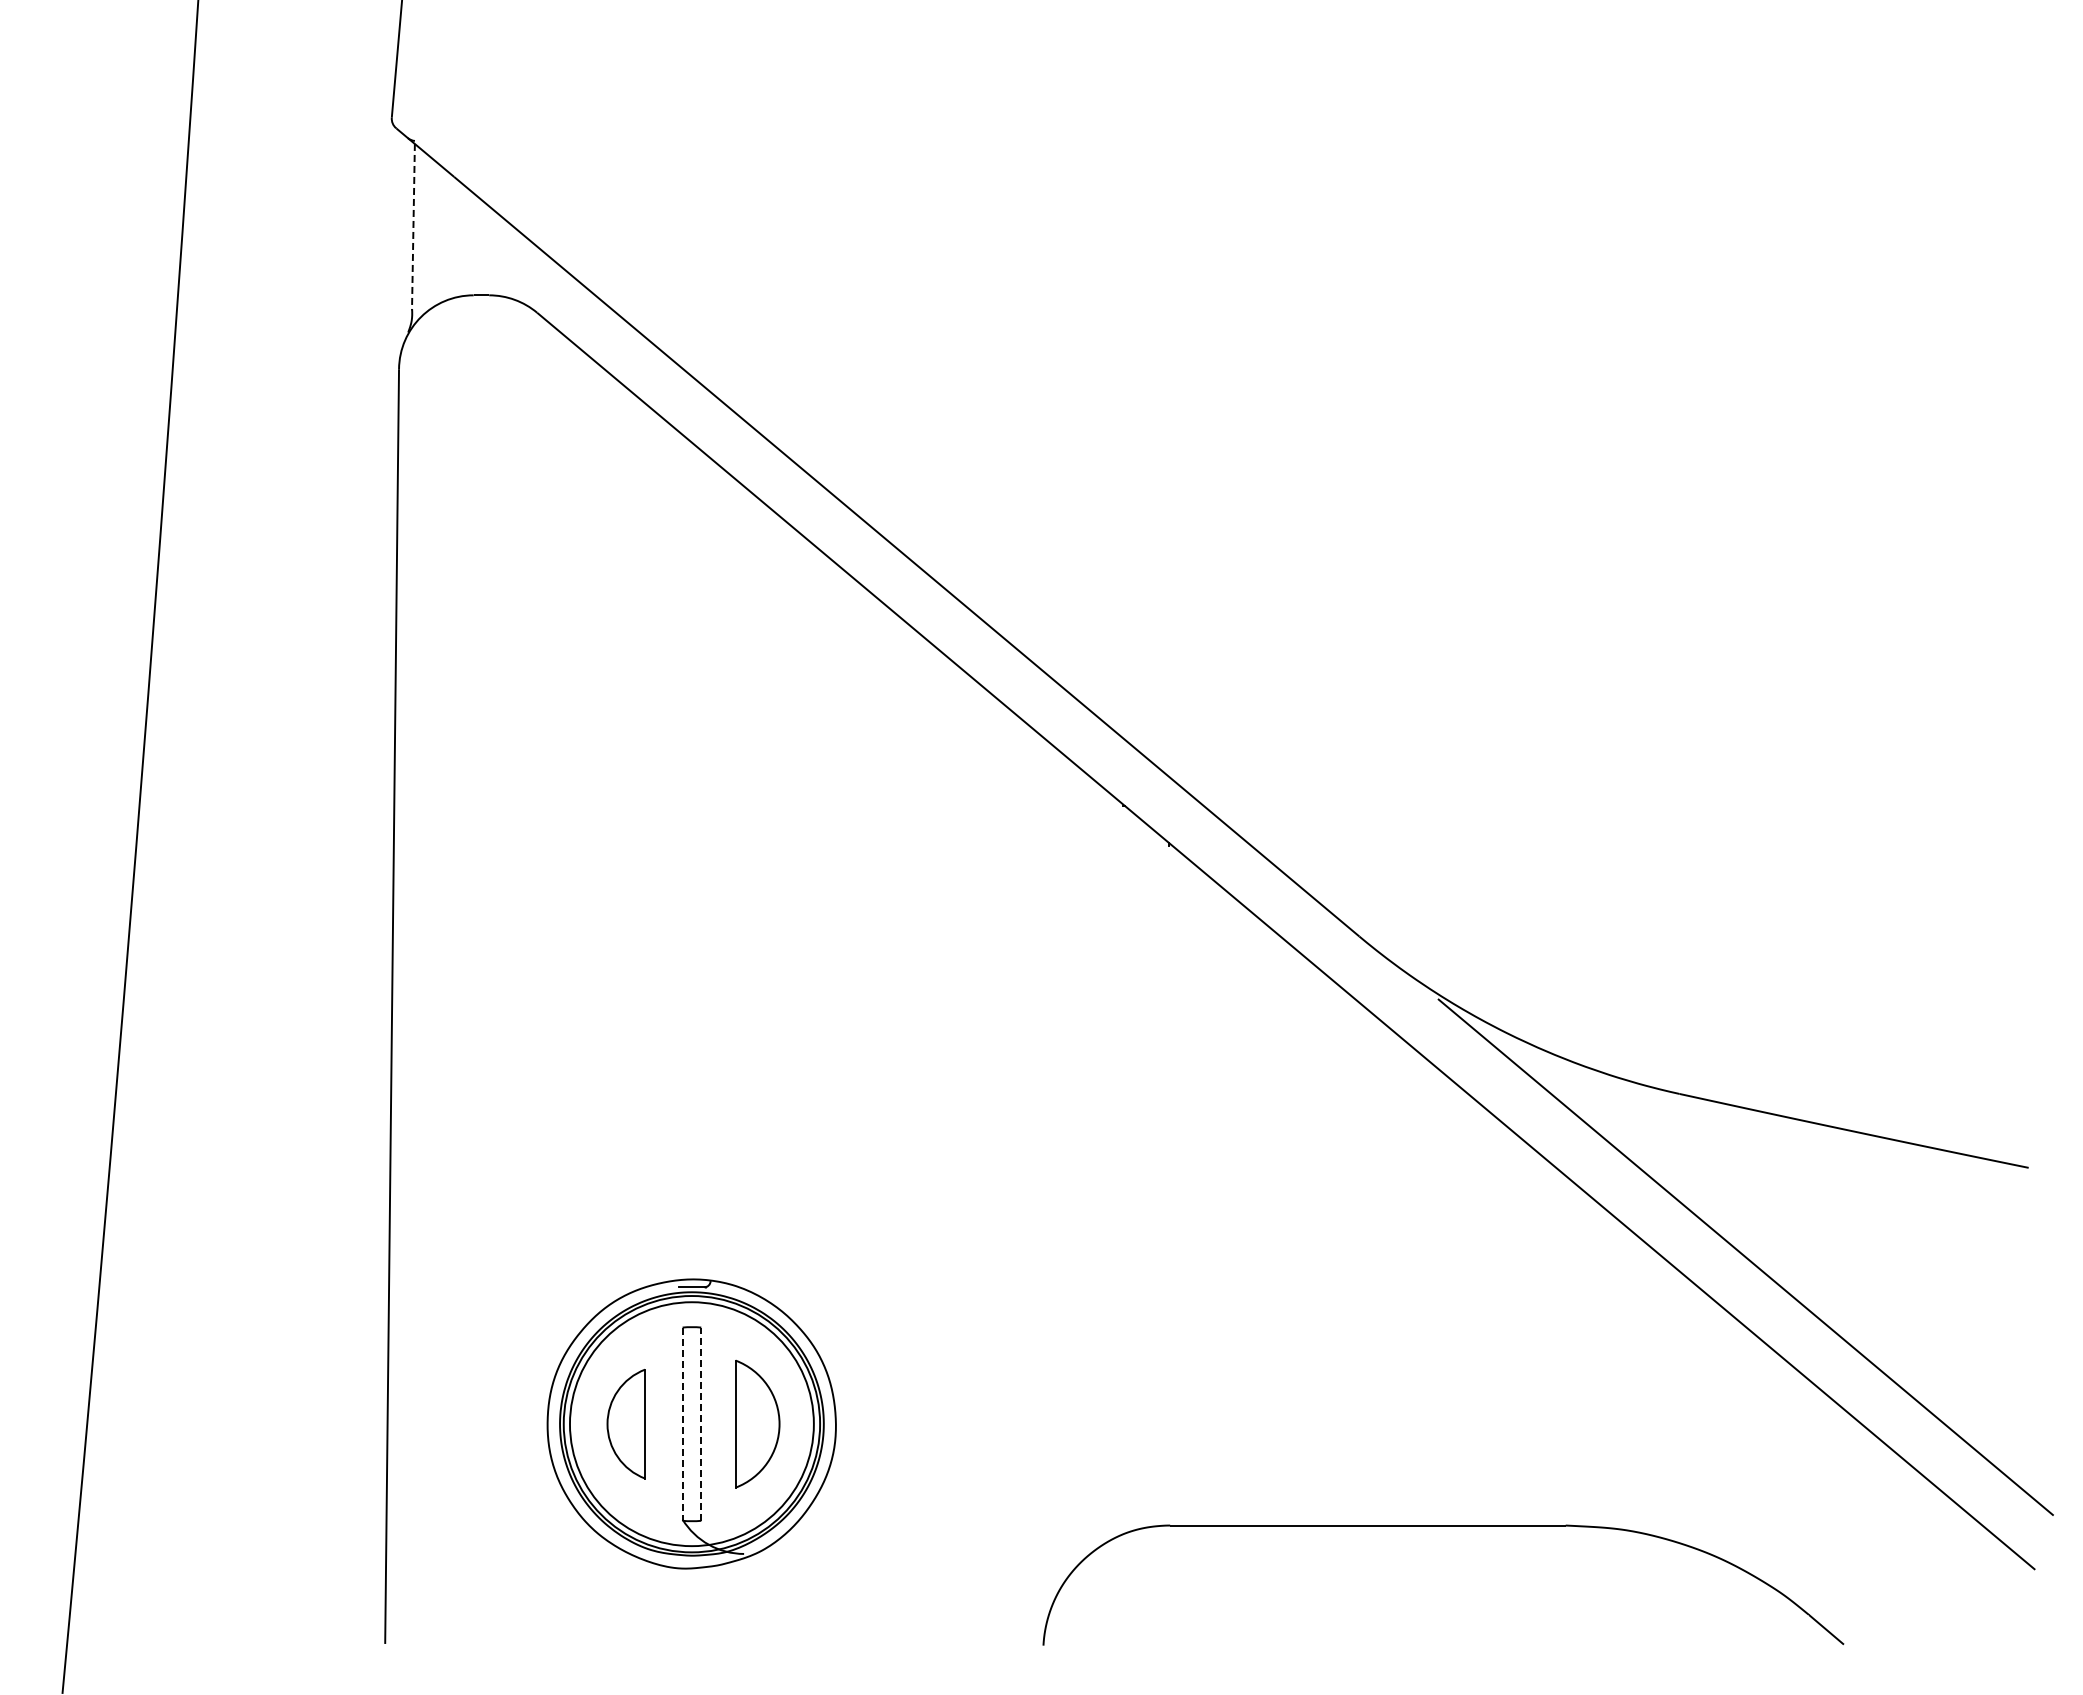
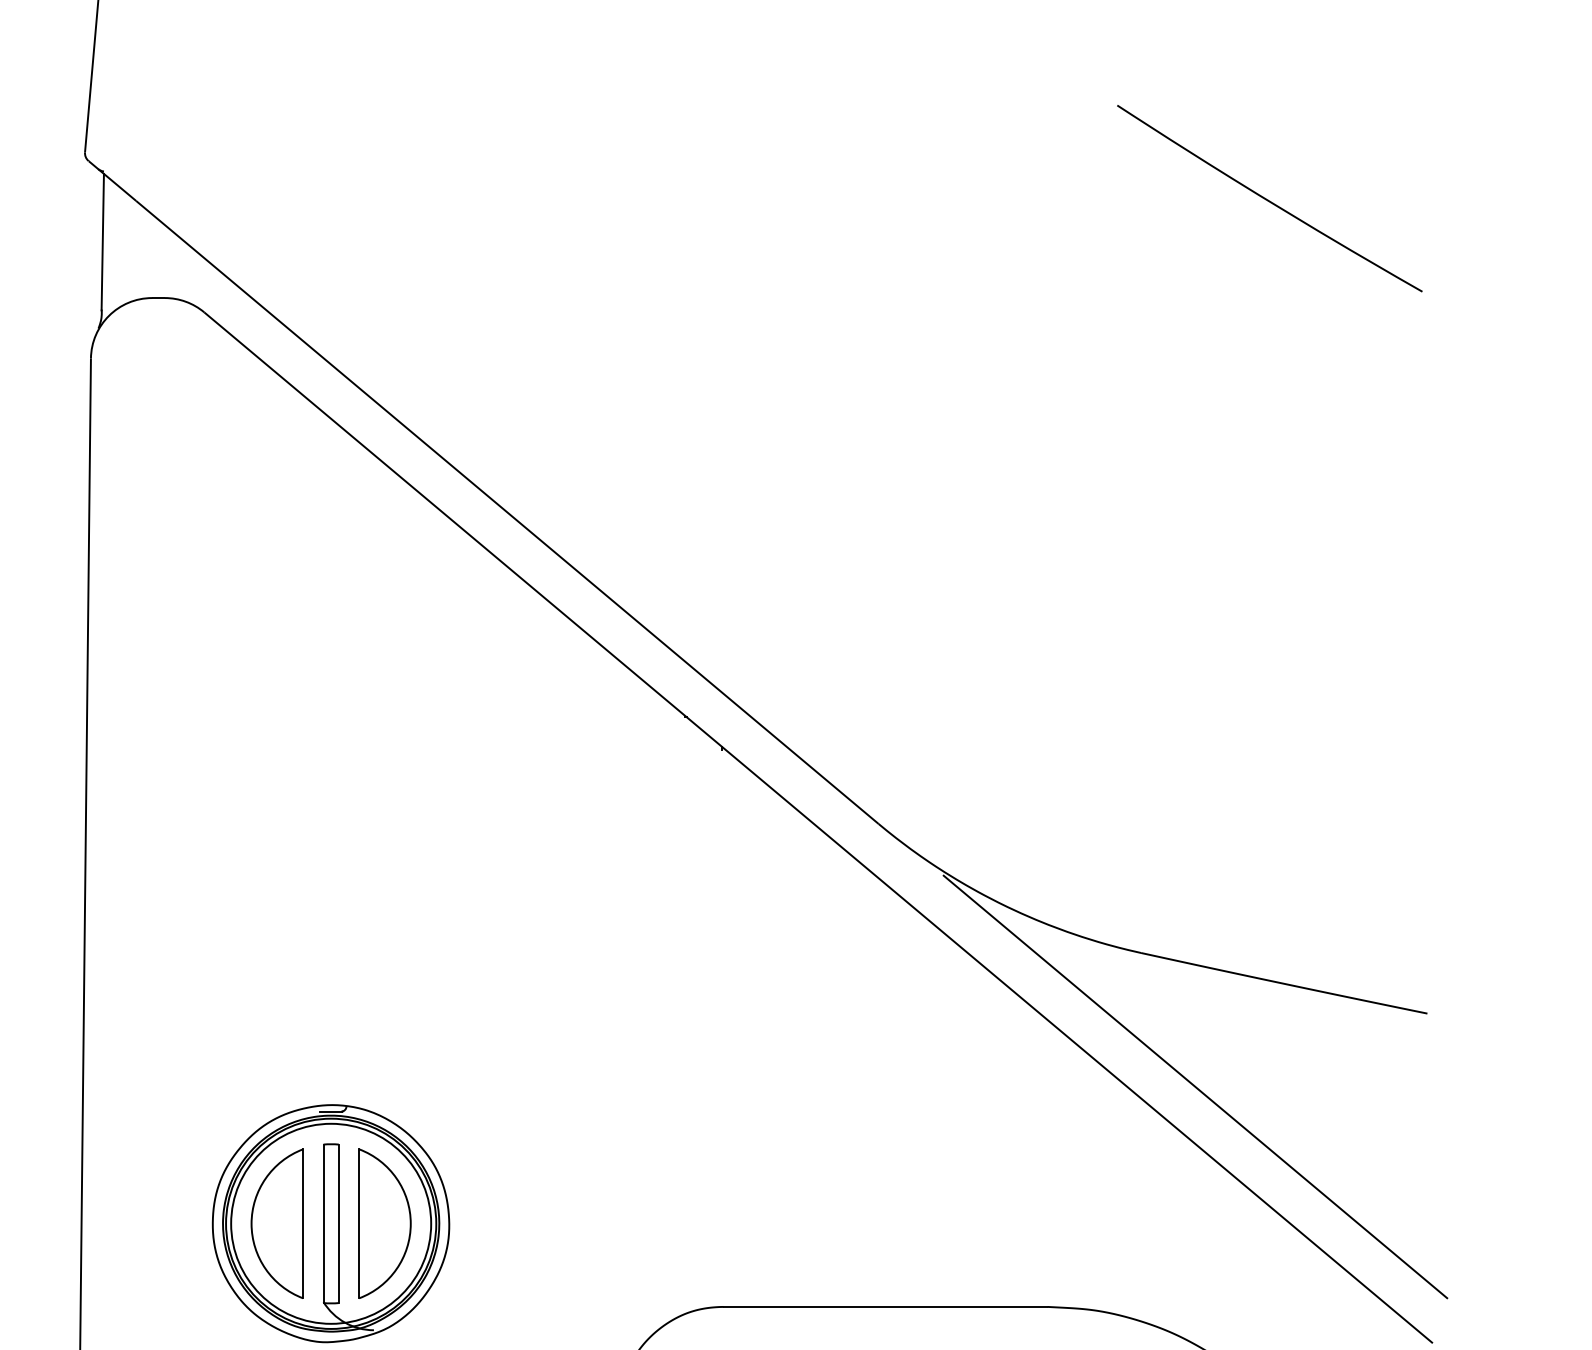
curve: (1836, 176) -> (1269, 200), added
line: (413, 227) -> (102, 242), dashed -> solid
part: (626, 1423) -> (277, 1223), size x1.67
part: (757, 1423) -> (384, 1223), size x1.43
line: (682, 1424) -> (323, 1224), dashed -> solid
line: (701, 1424) -> (339, 1224), dashed -> solid

